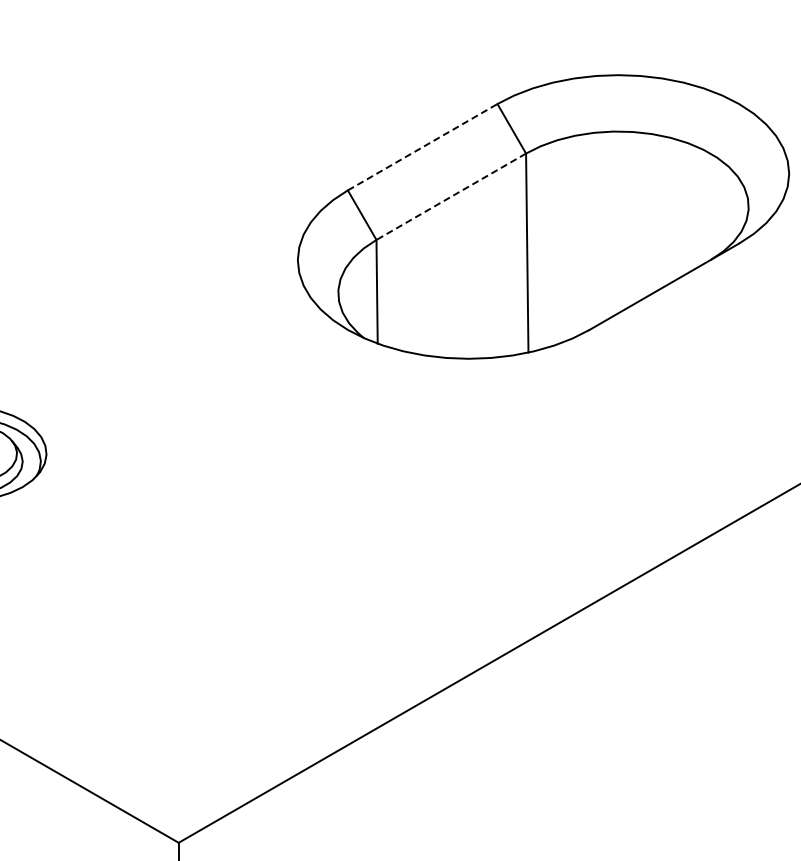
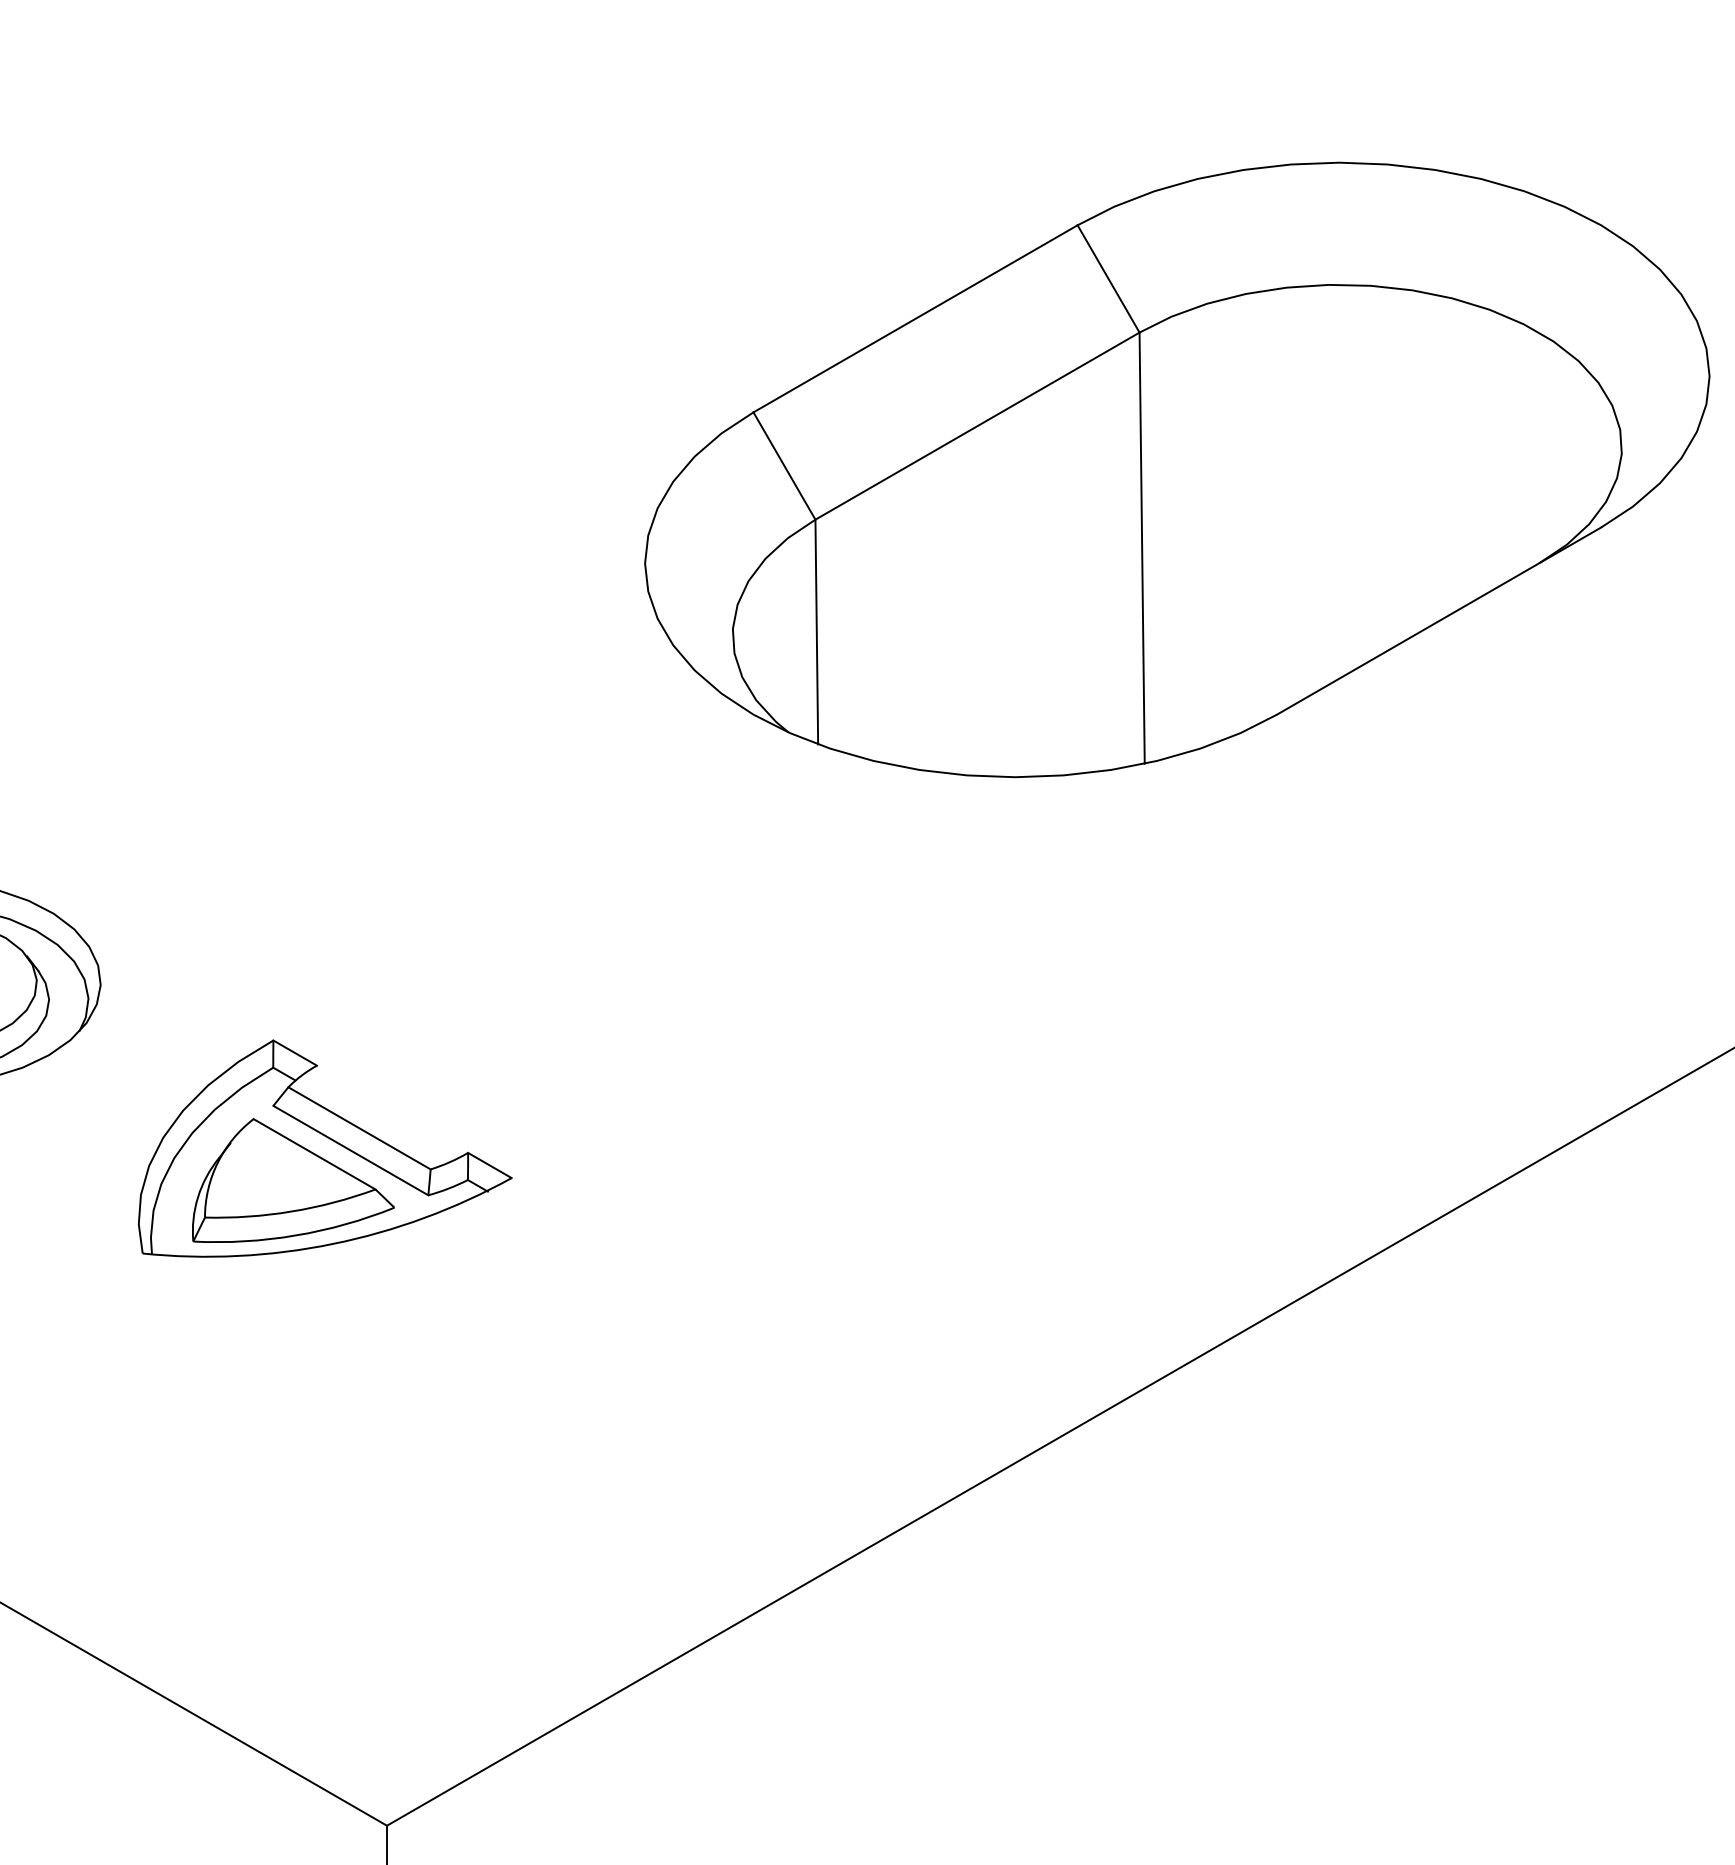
line: (423, 146) -> (917, 317), dashed -> solid
line: (450, 197) -> (975, 427), dashed -> solid
part: (150, 530) -> (325, 1149), added

